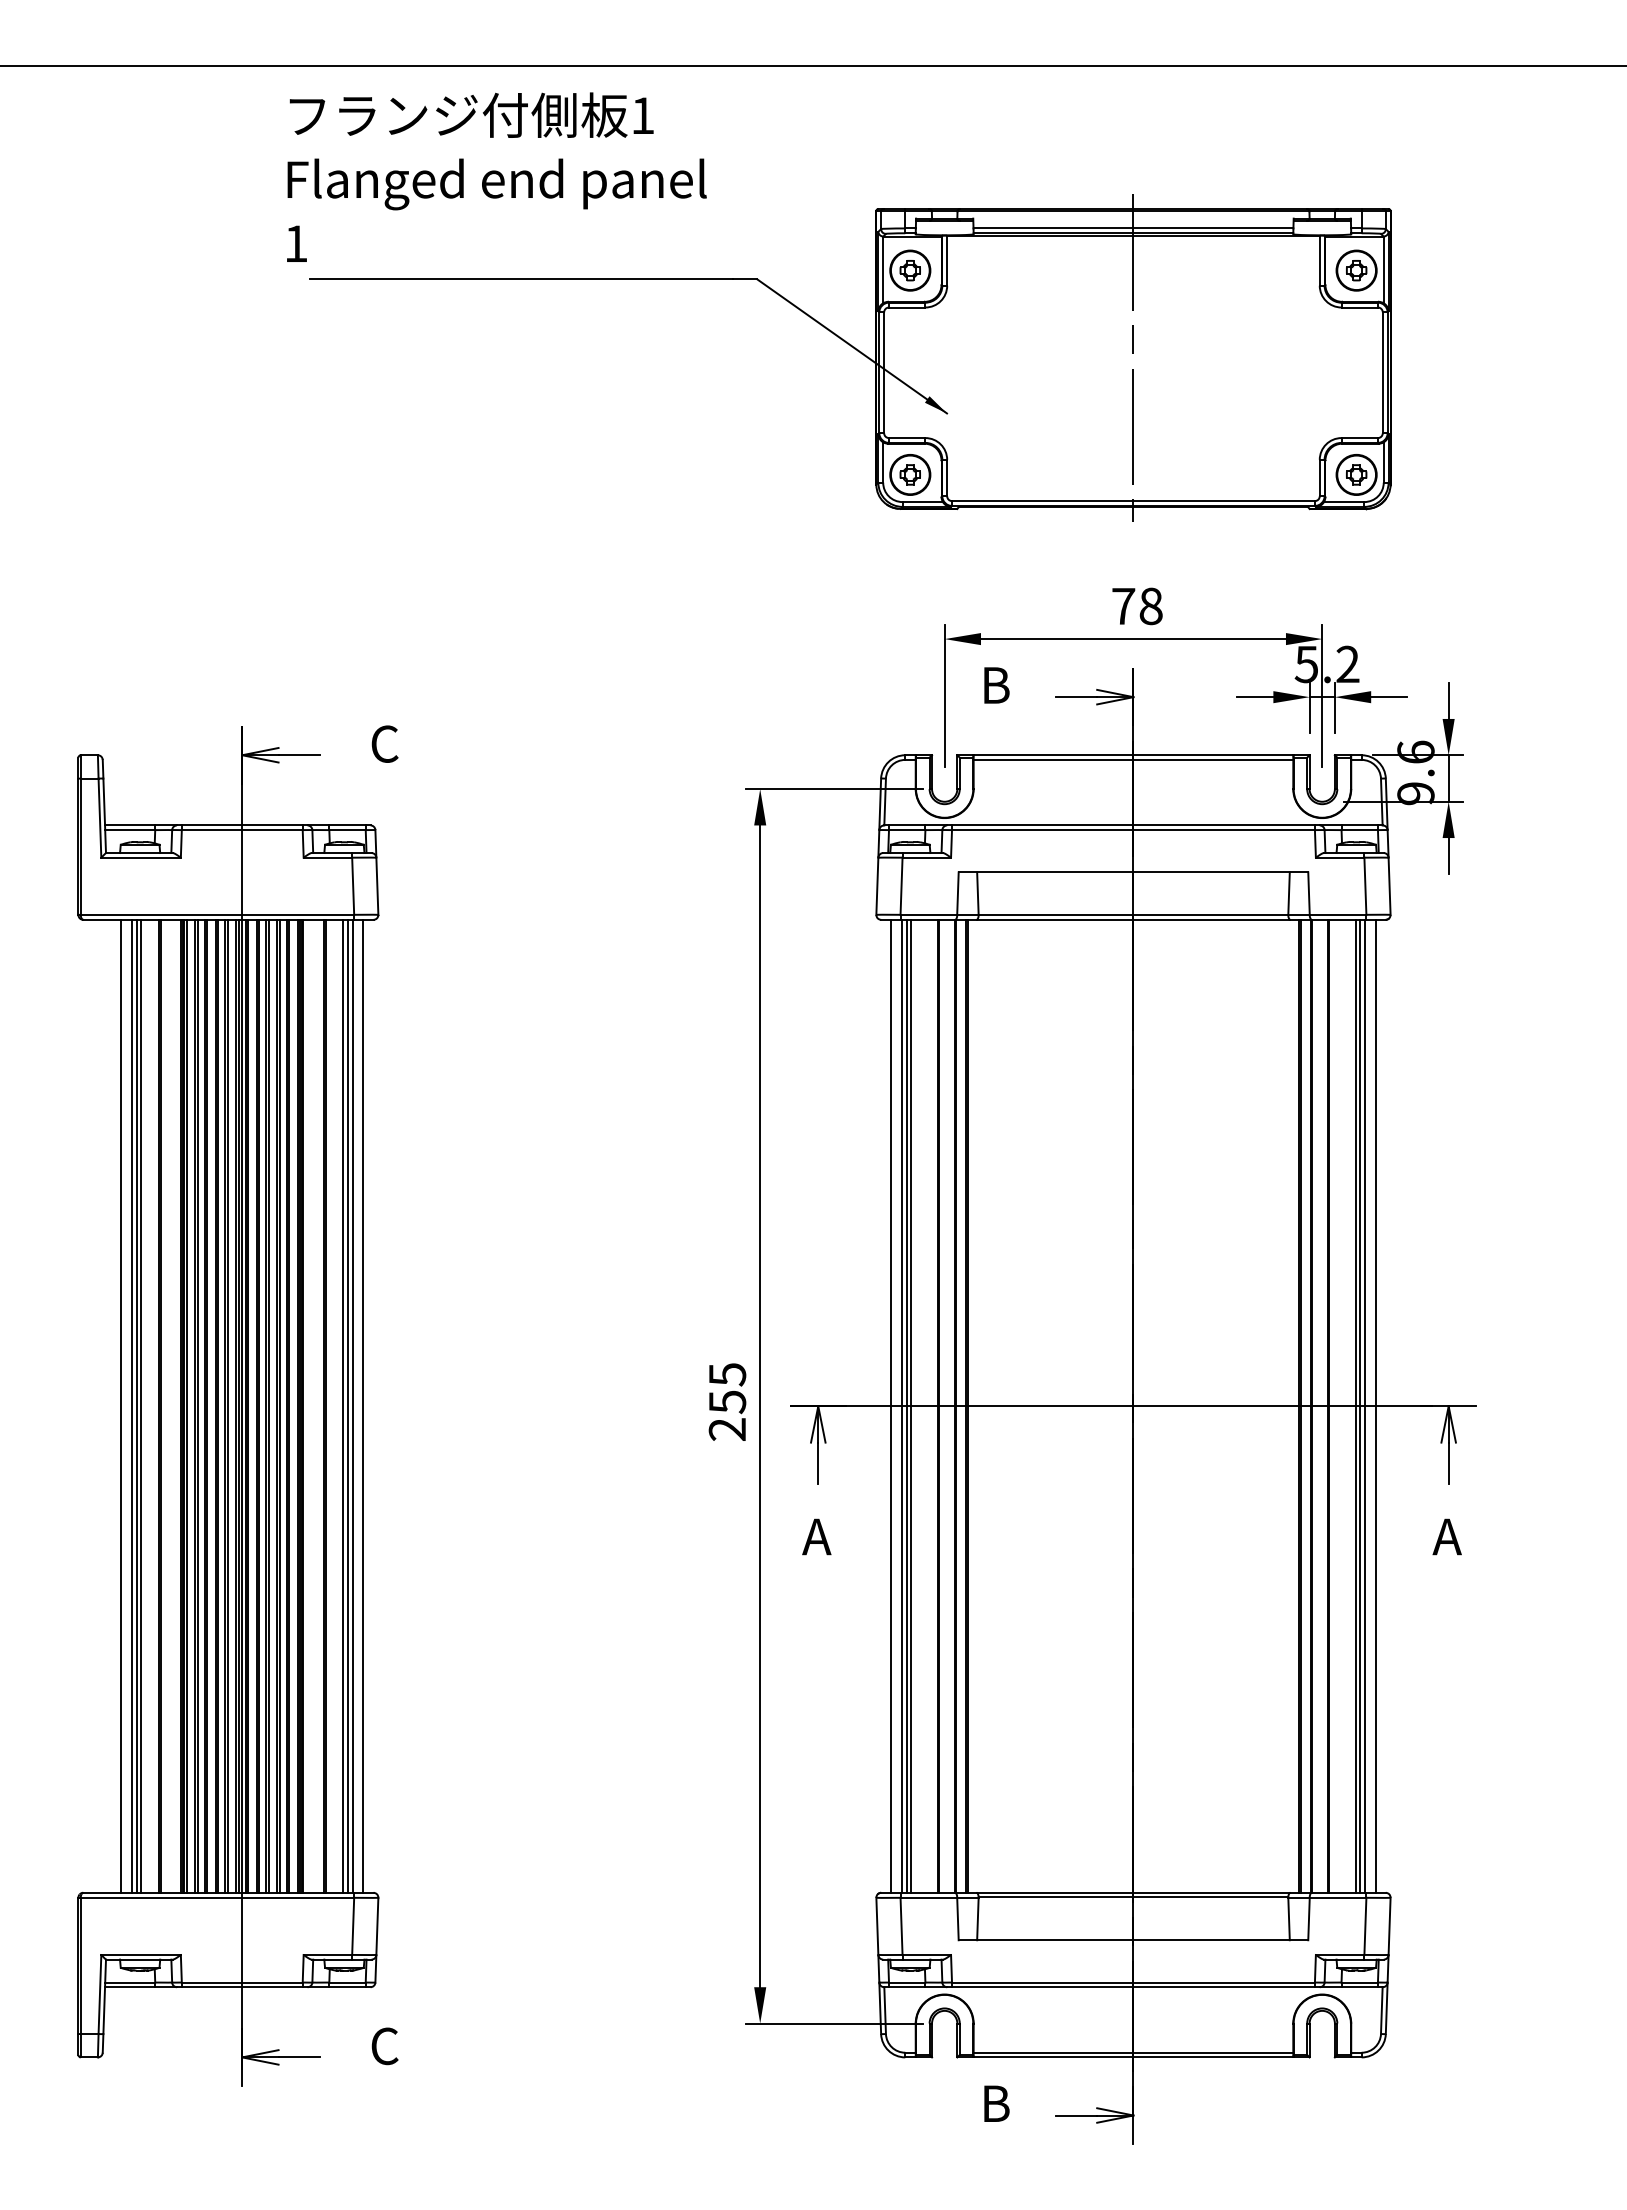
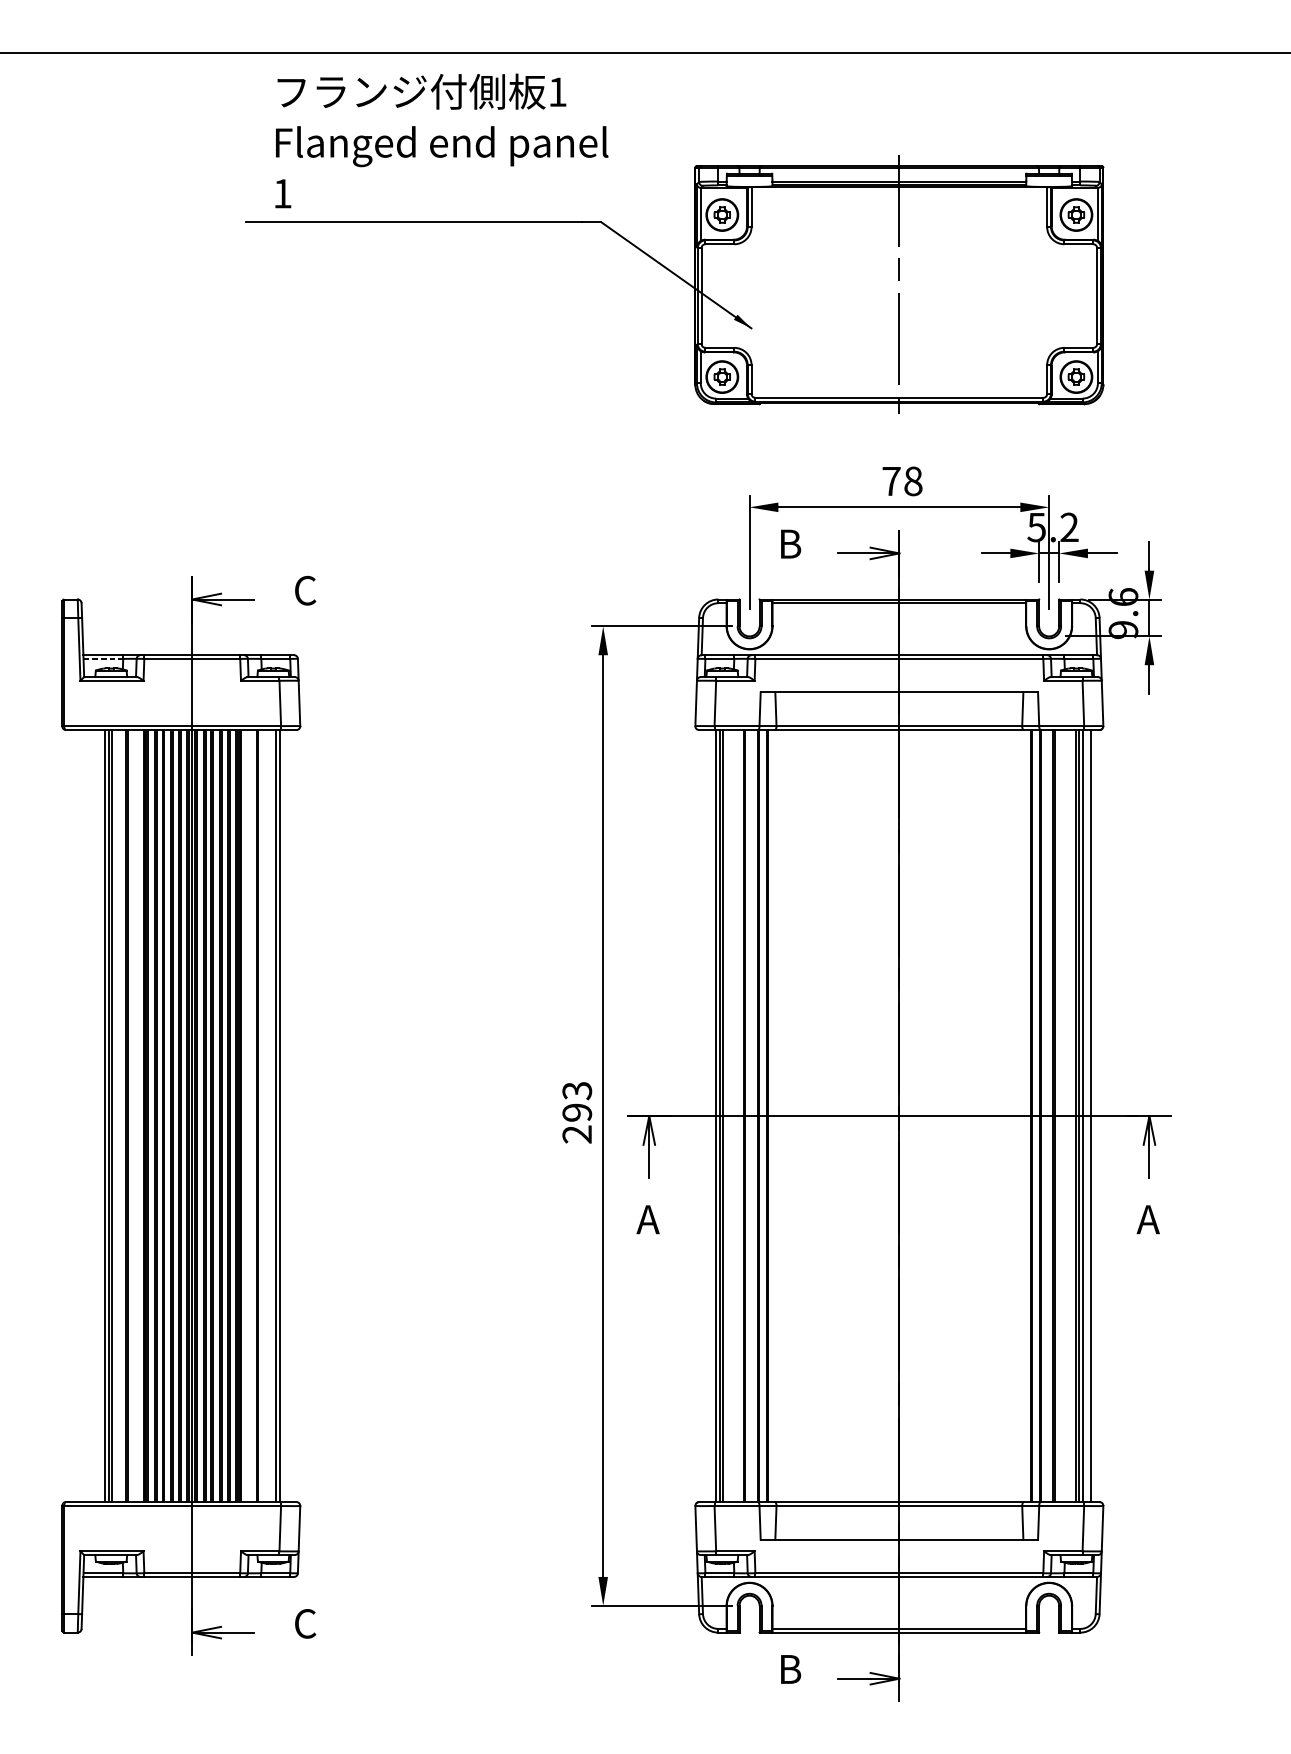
text: (496, 176) -> (441, 140), moved
line: (130, 830) -> (103, 659), solid -> dashed
text: (727, 1388) -> (577, 1101), 255 -> 293
line: (121, 1405) -> (96, 1115), removed
line: (343, 1405) -> (272, 1115), removed
line: (363, 1405) -> (288, 1115), removed
line: (891, 1405) -> (707, 1115), removed

